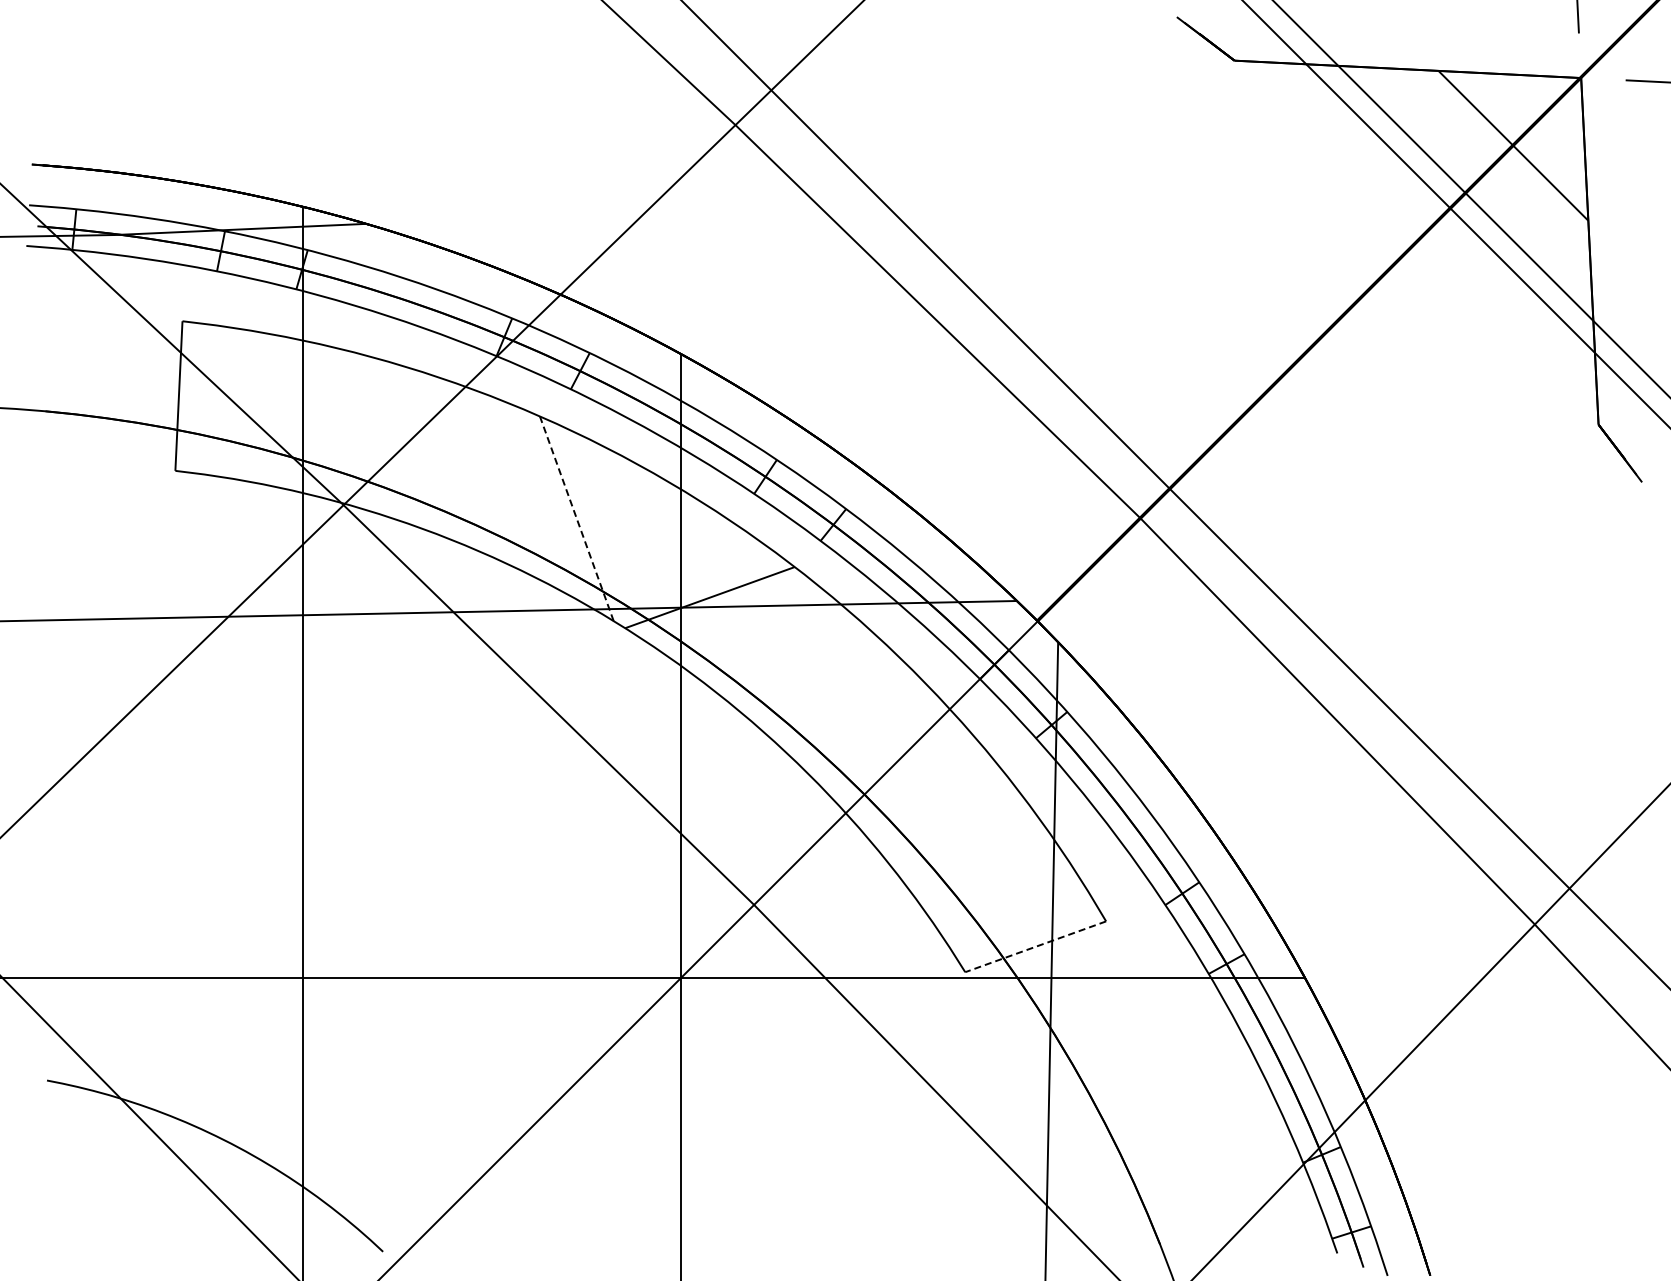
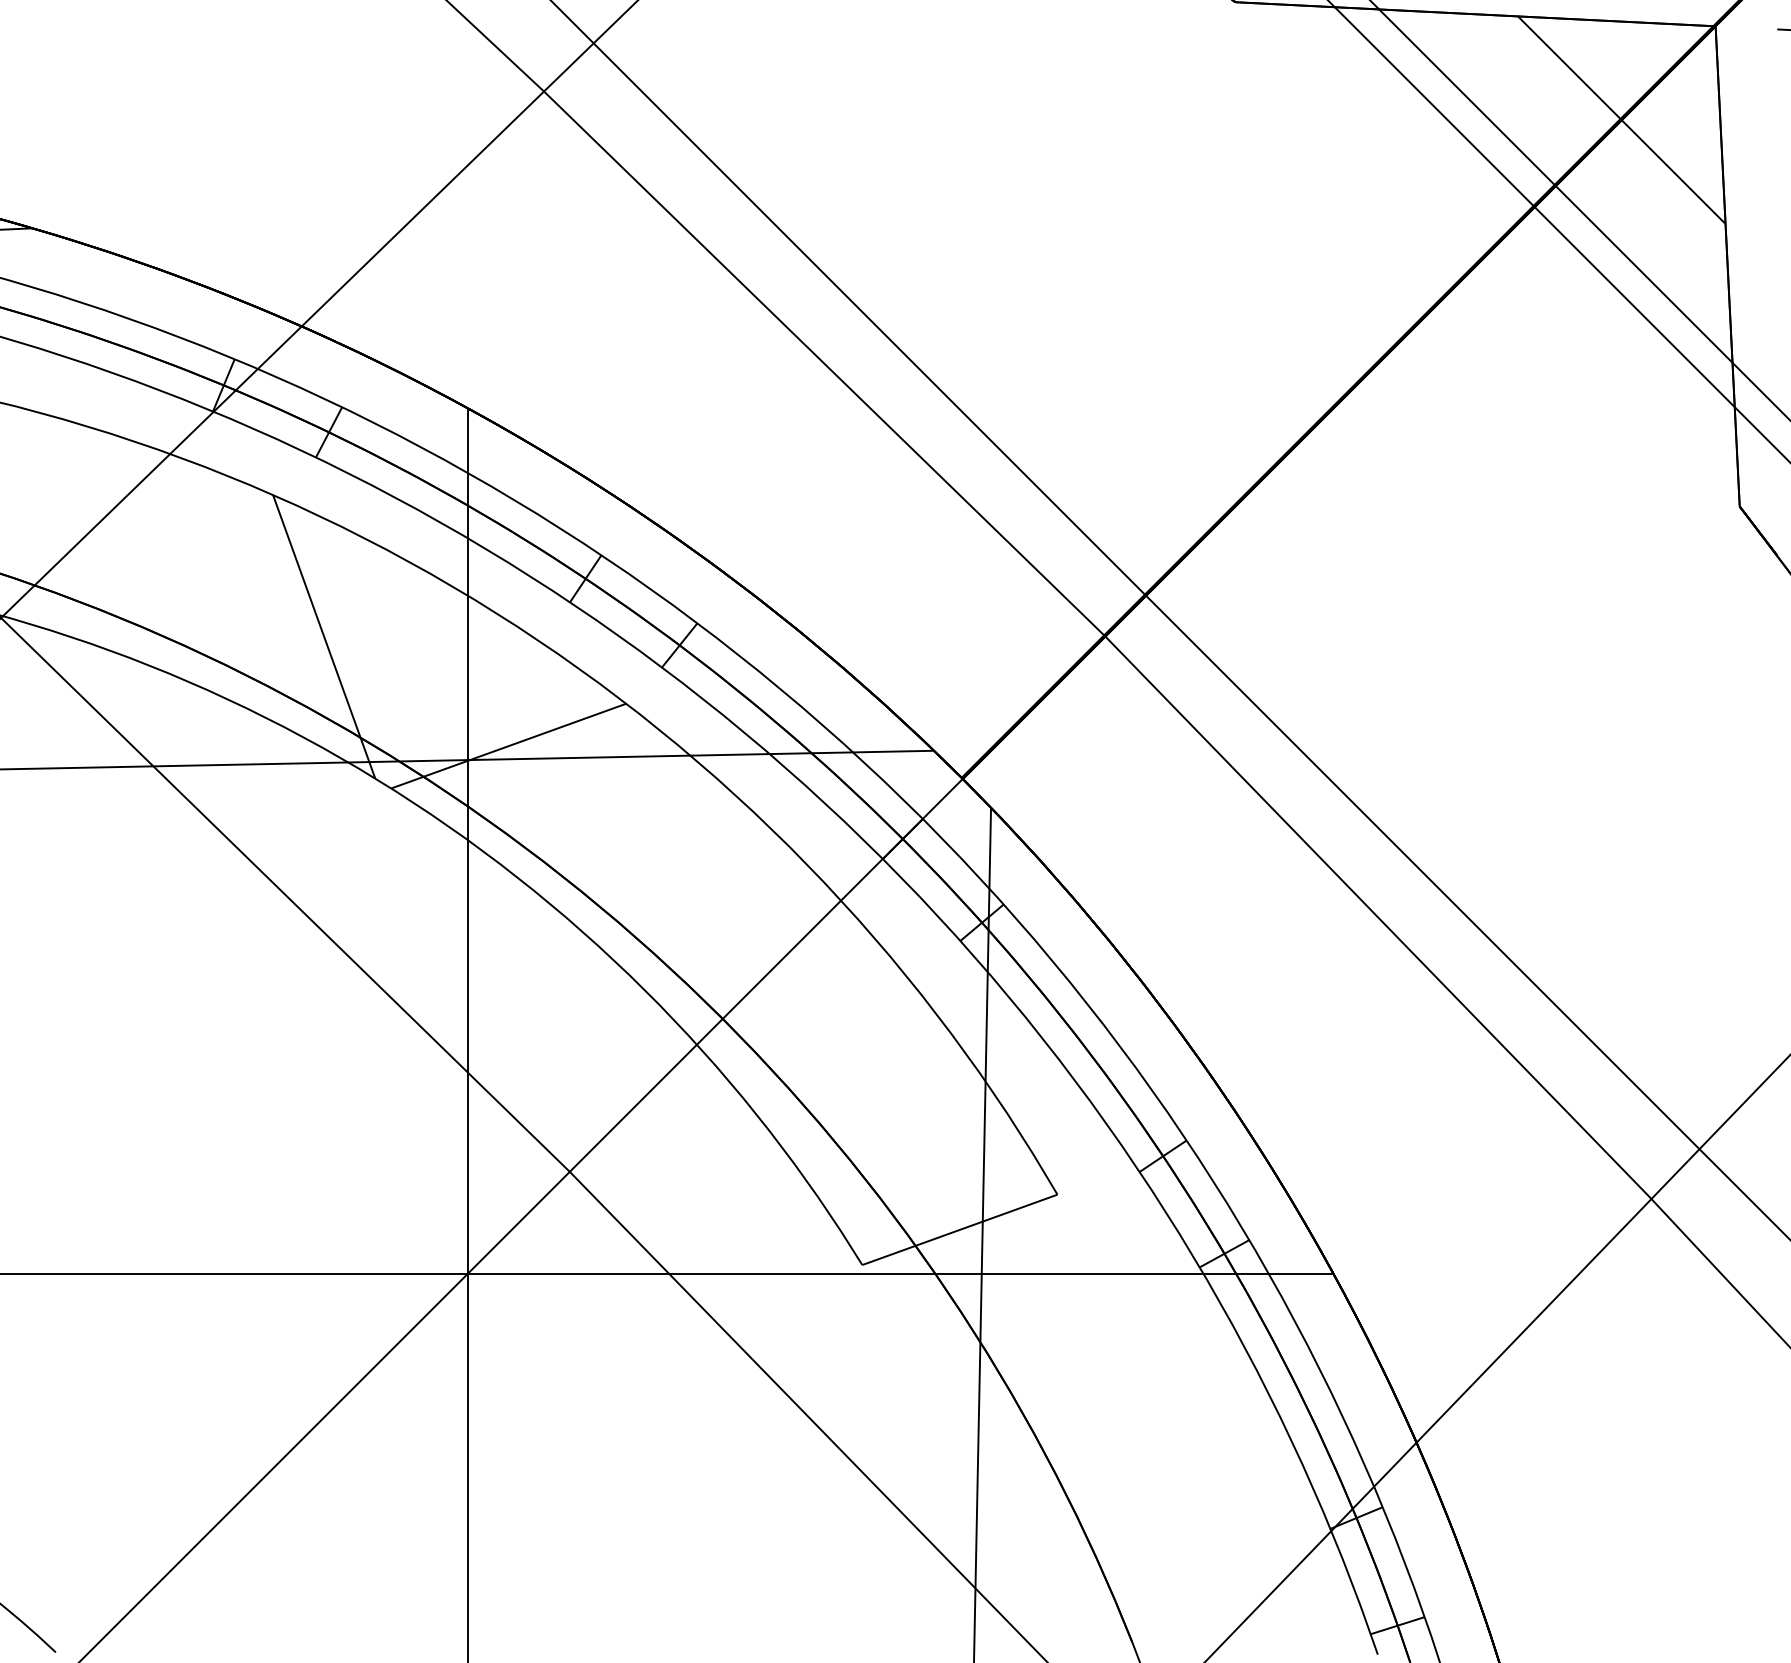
line: (576, 518) -> (323, 636), dashed -> solid
line: (1035, 946) -> (959, 1229), dashed -> solid

